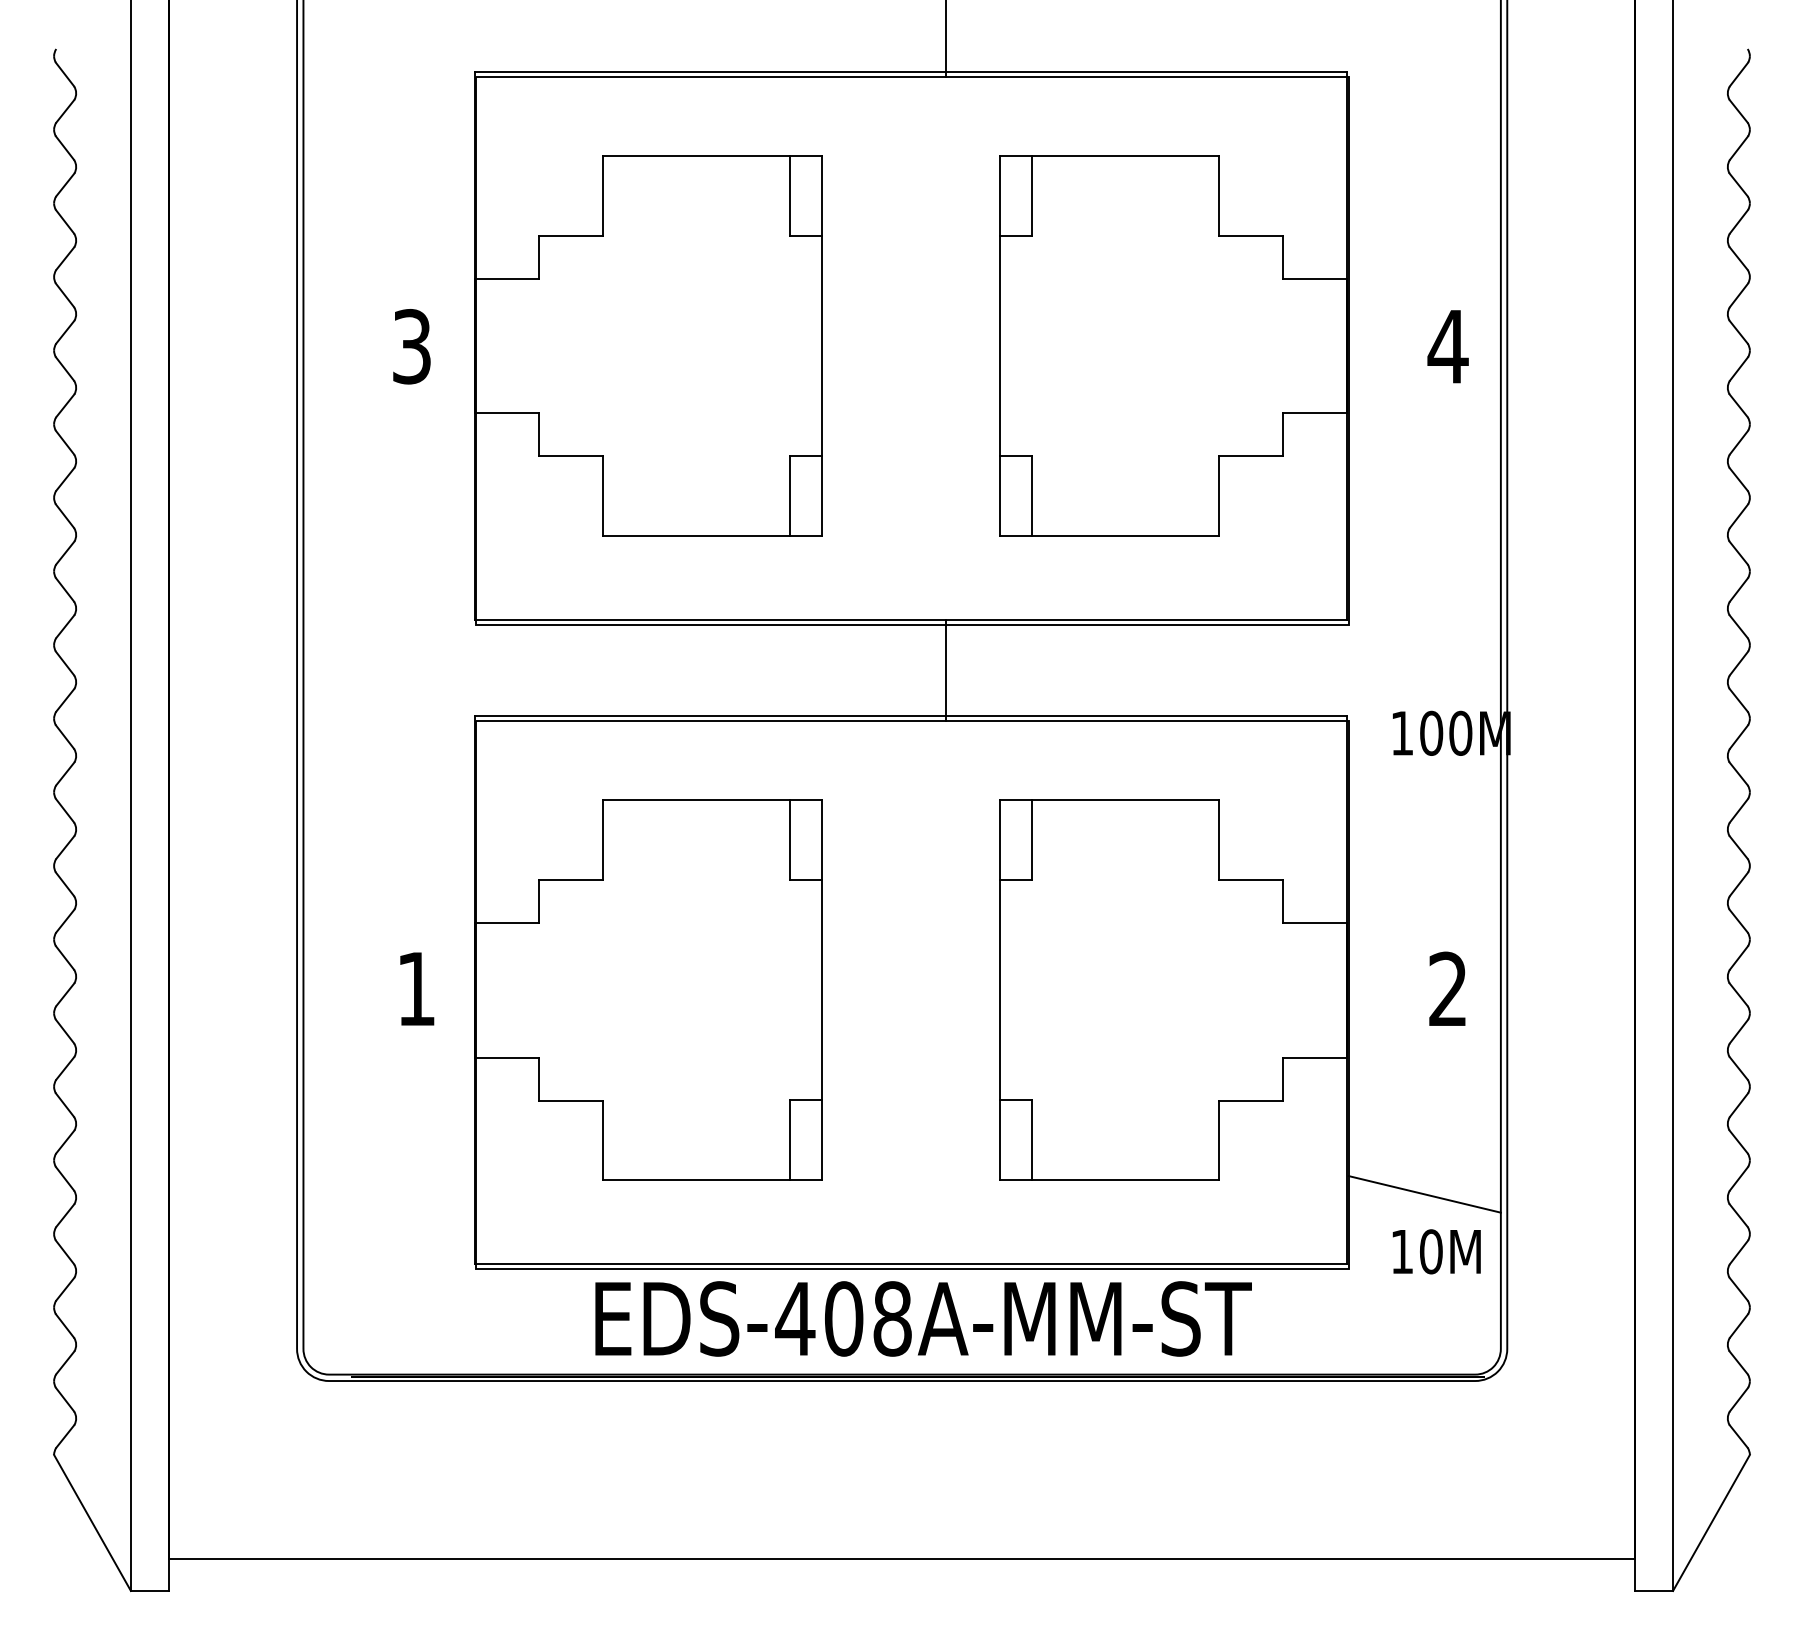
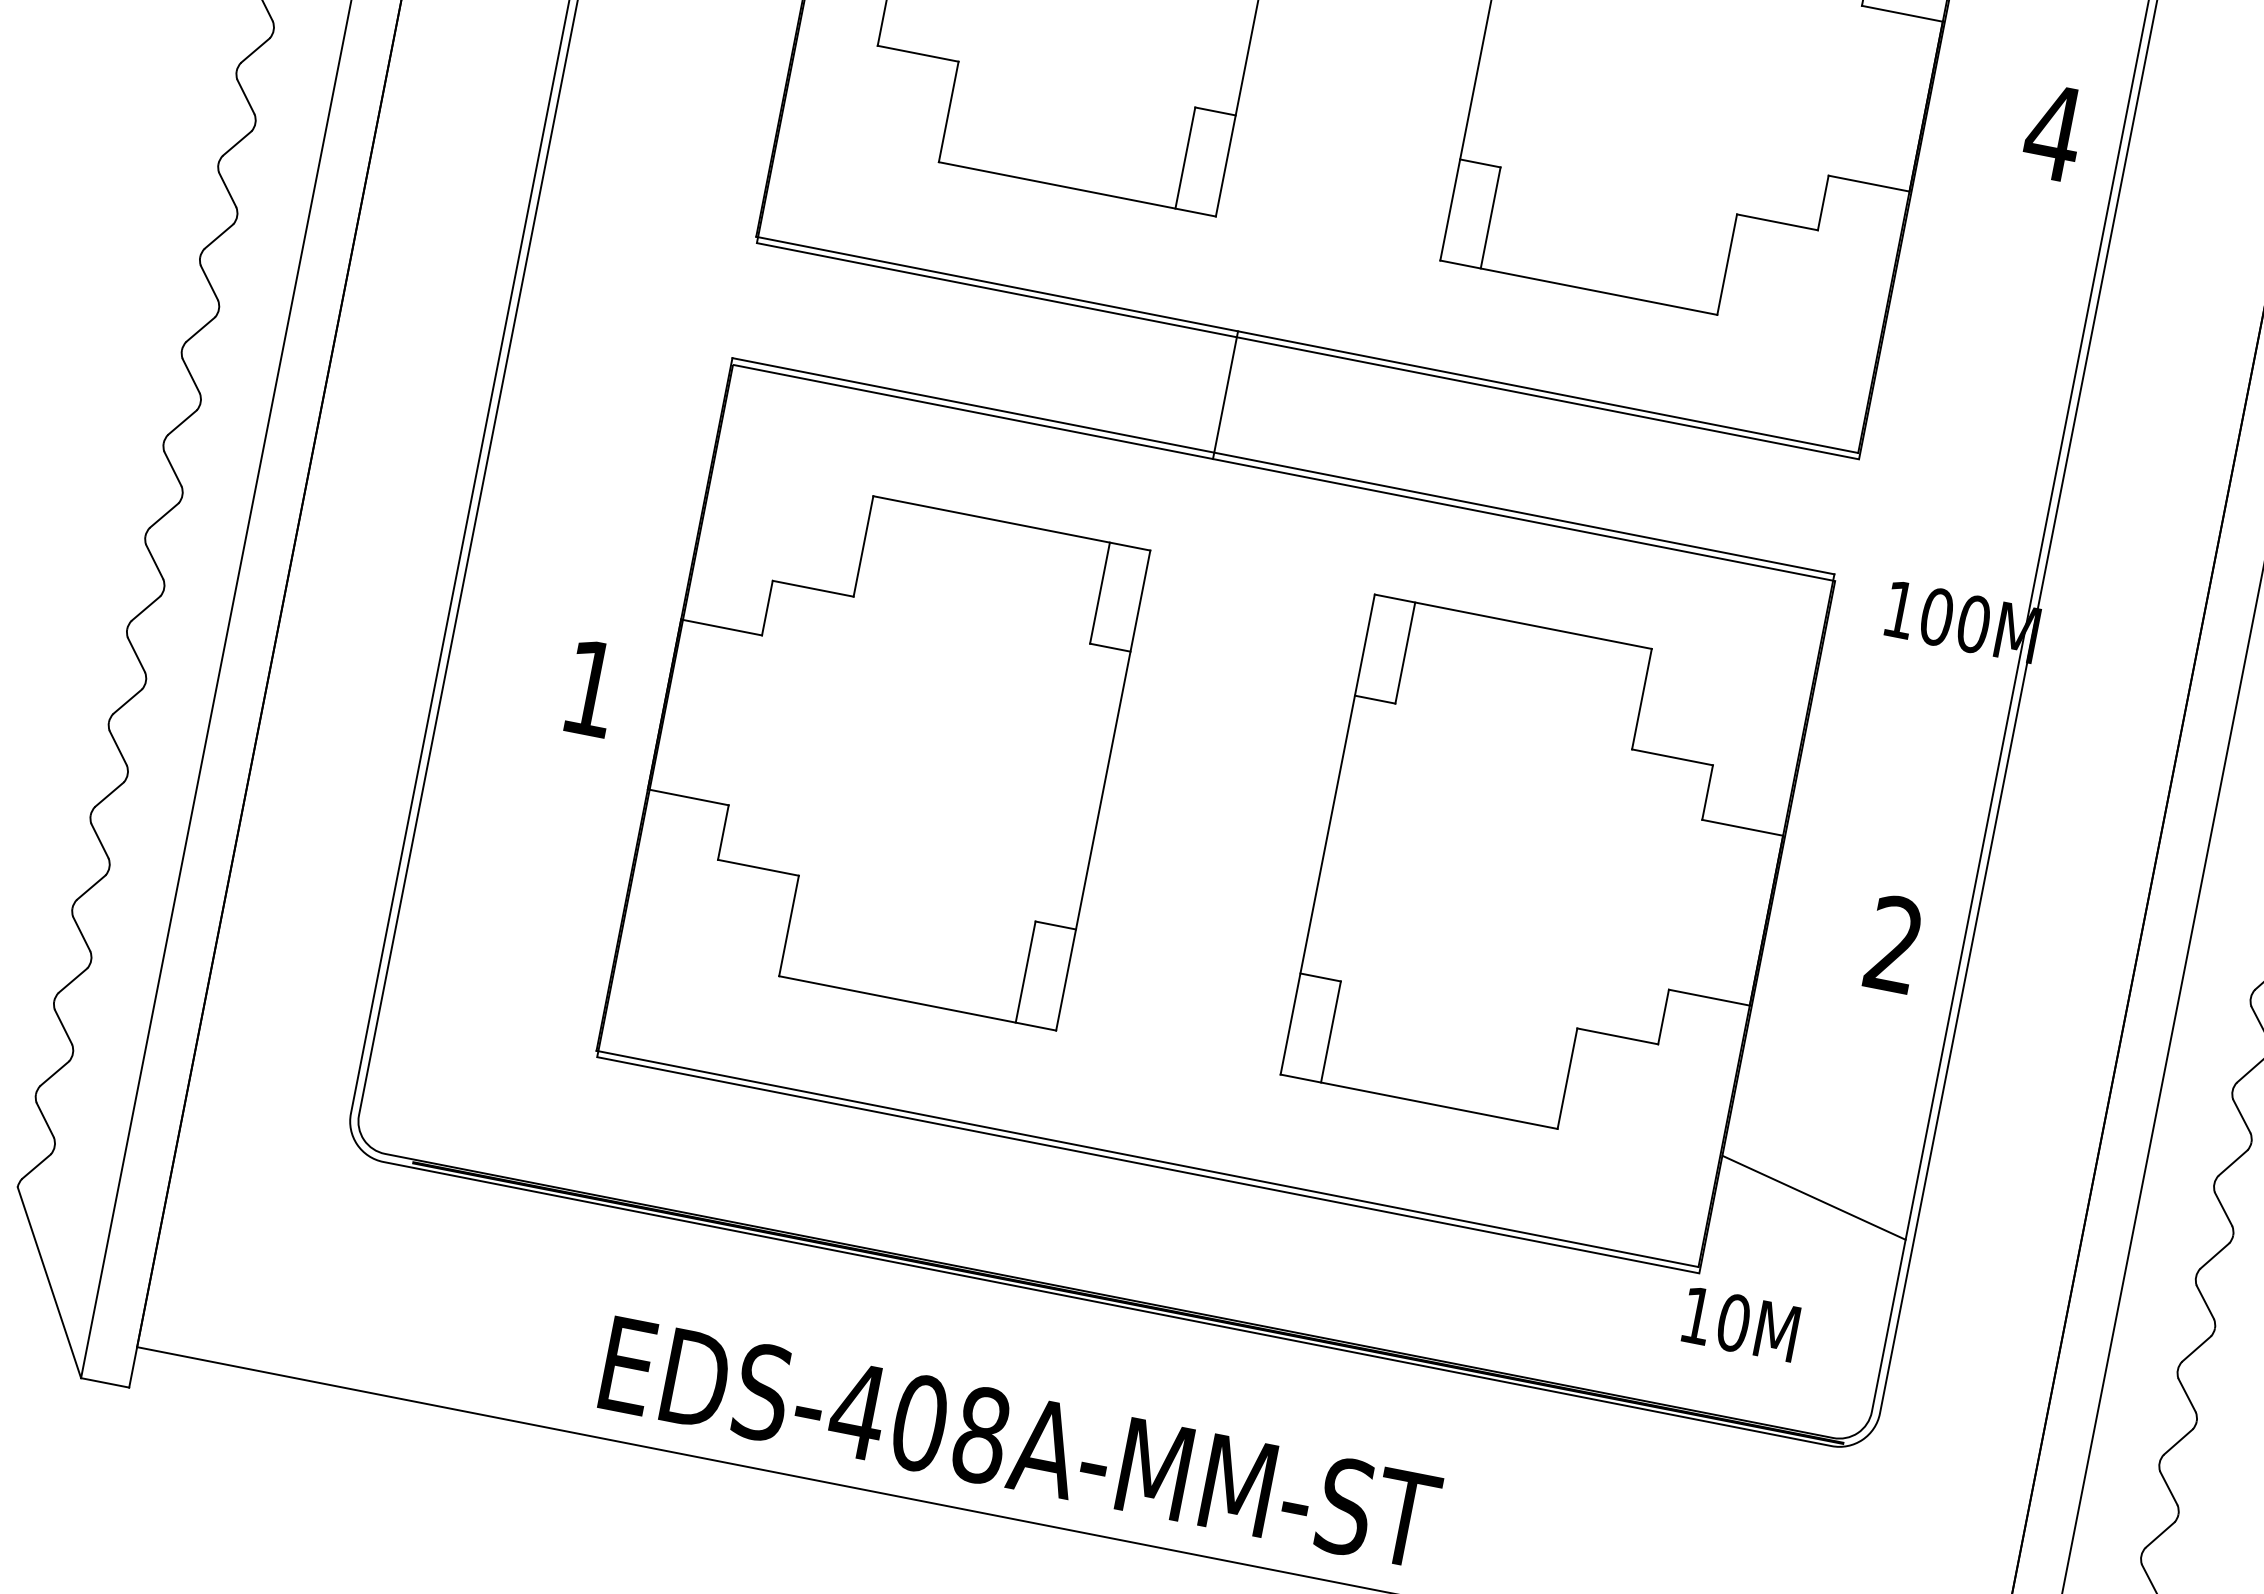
line: (946, 670) -> (1225, 395), moved
text: (1436, 1251) -> (1740, 1323), moved
text: (923, 1318) -> (1020, 1442), moved

